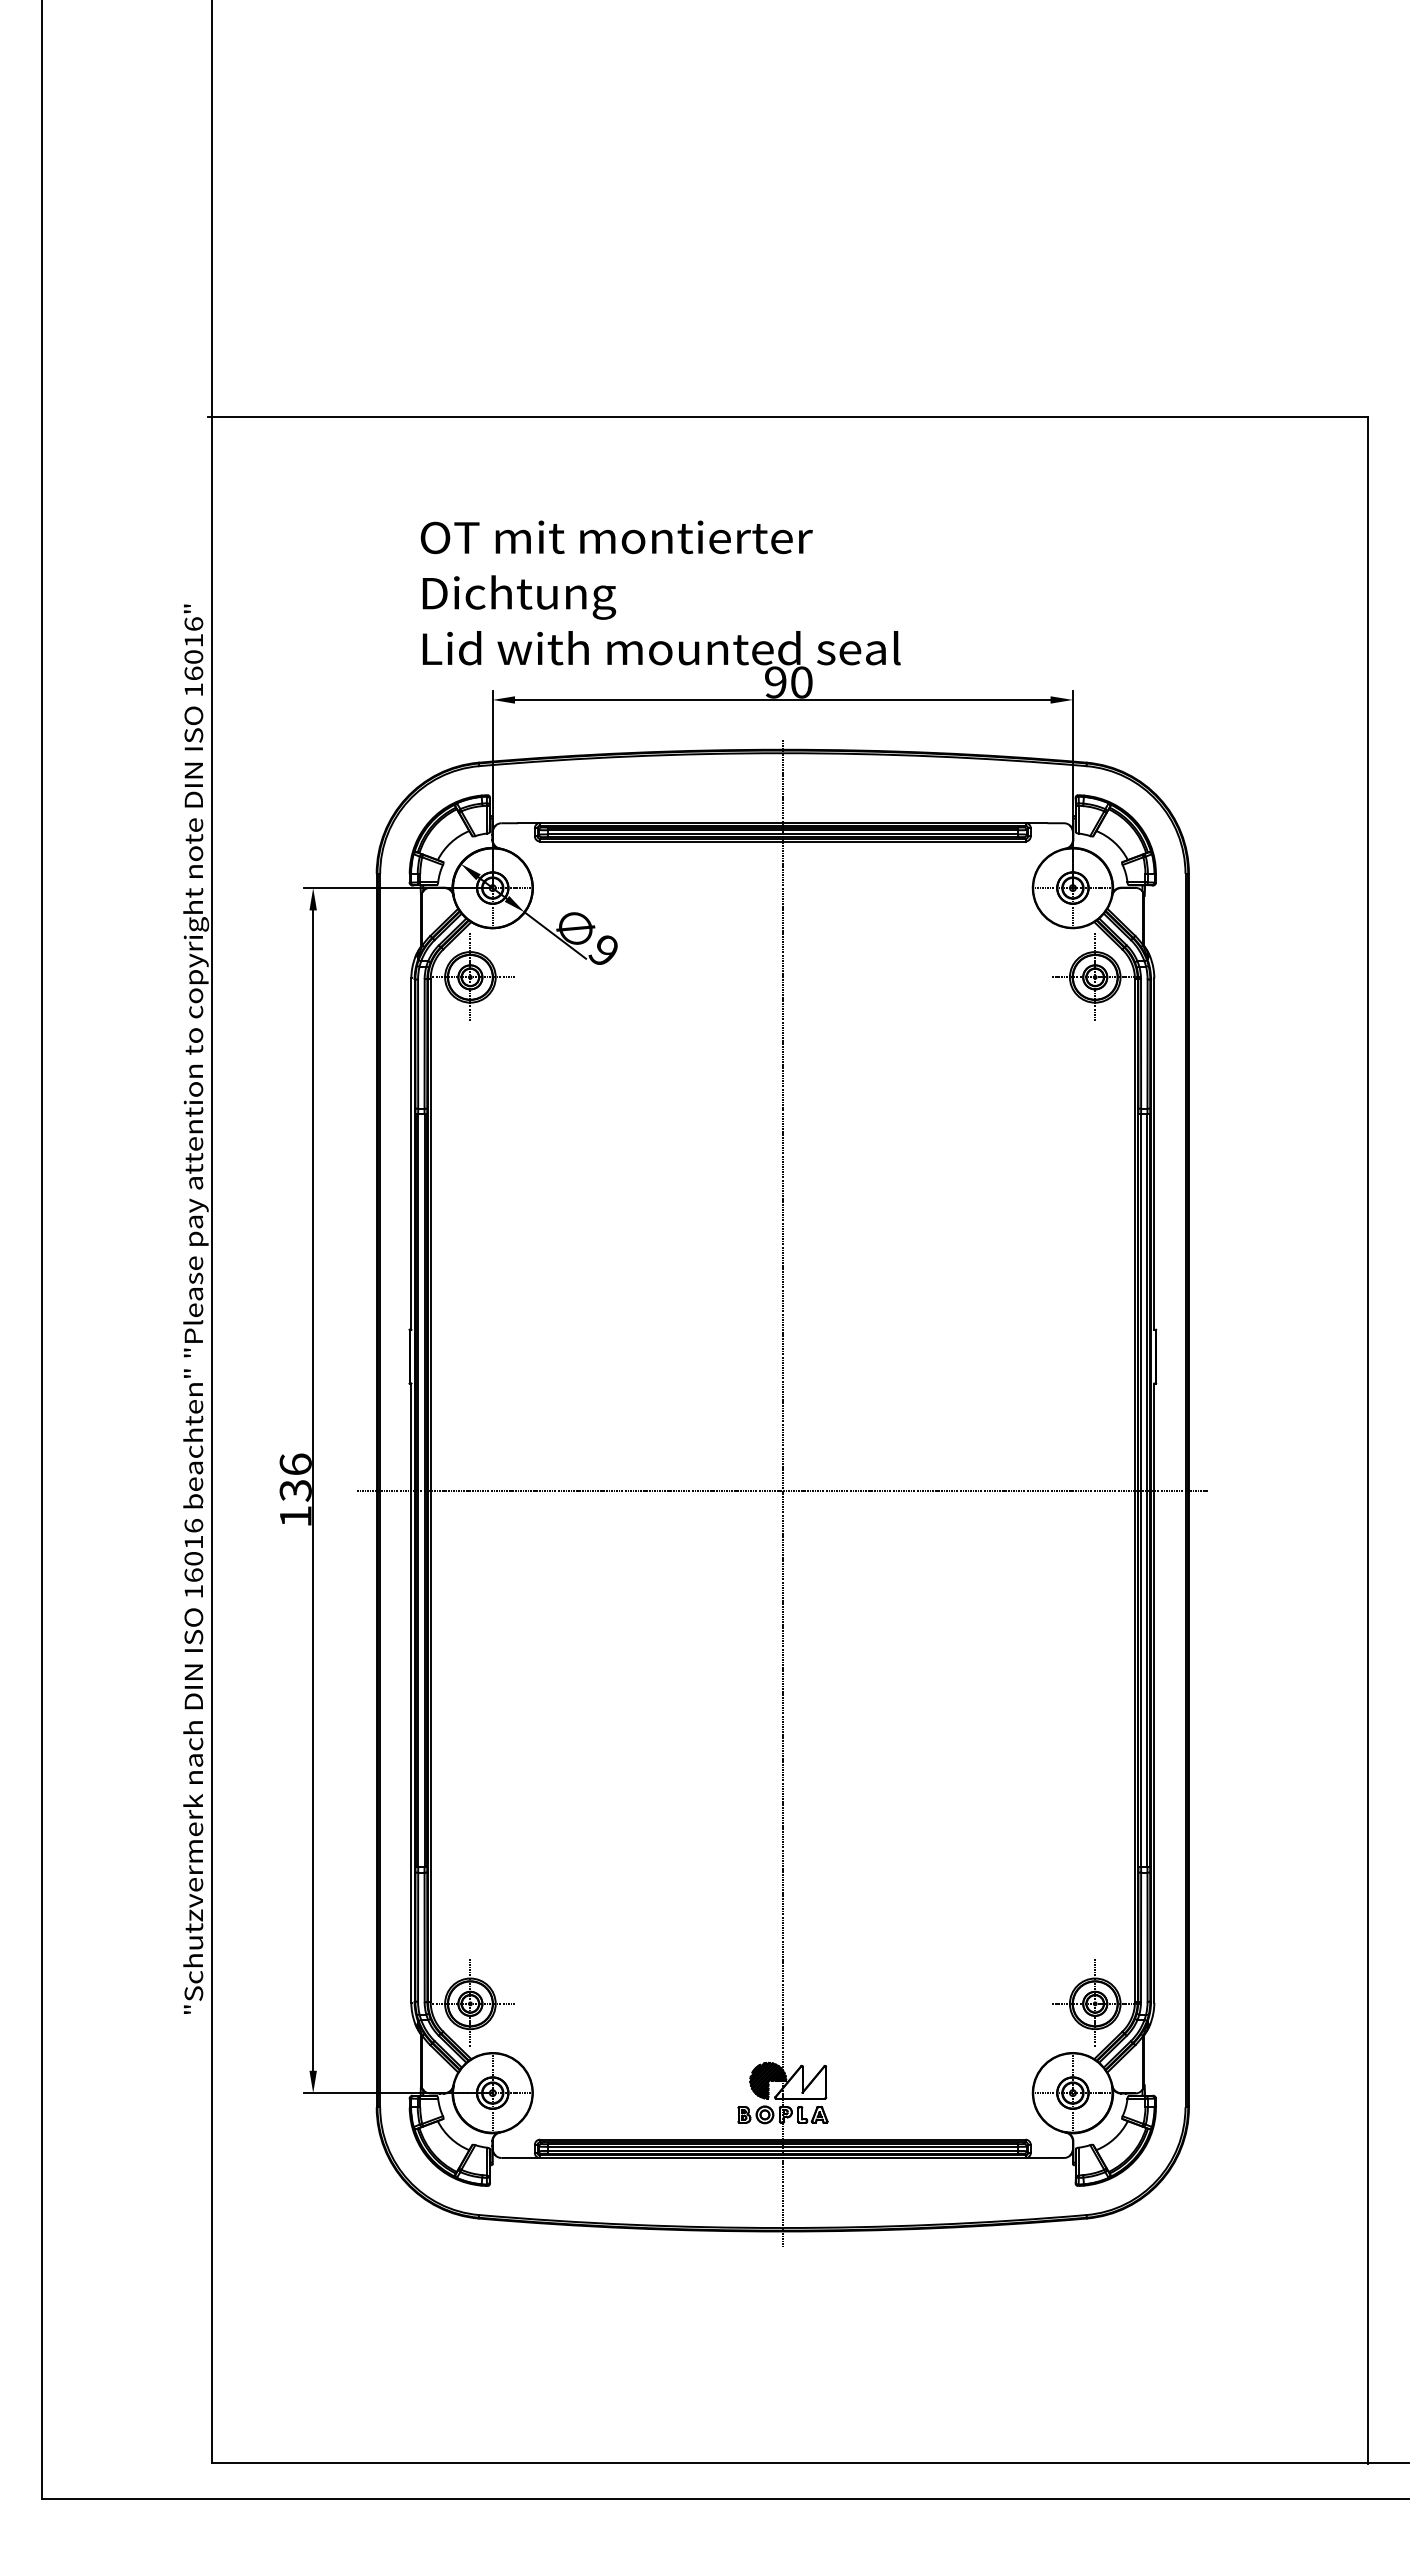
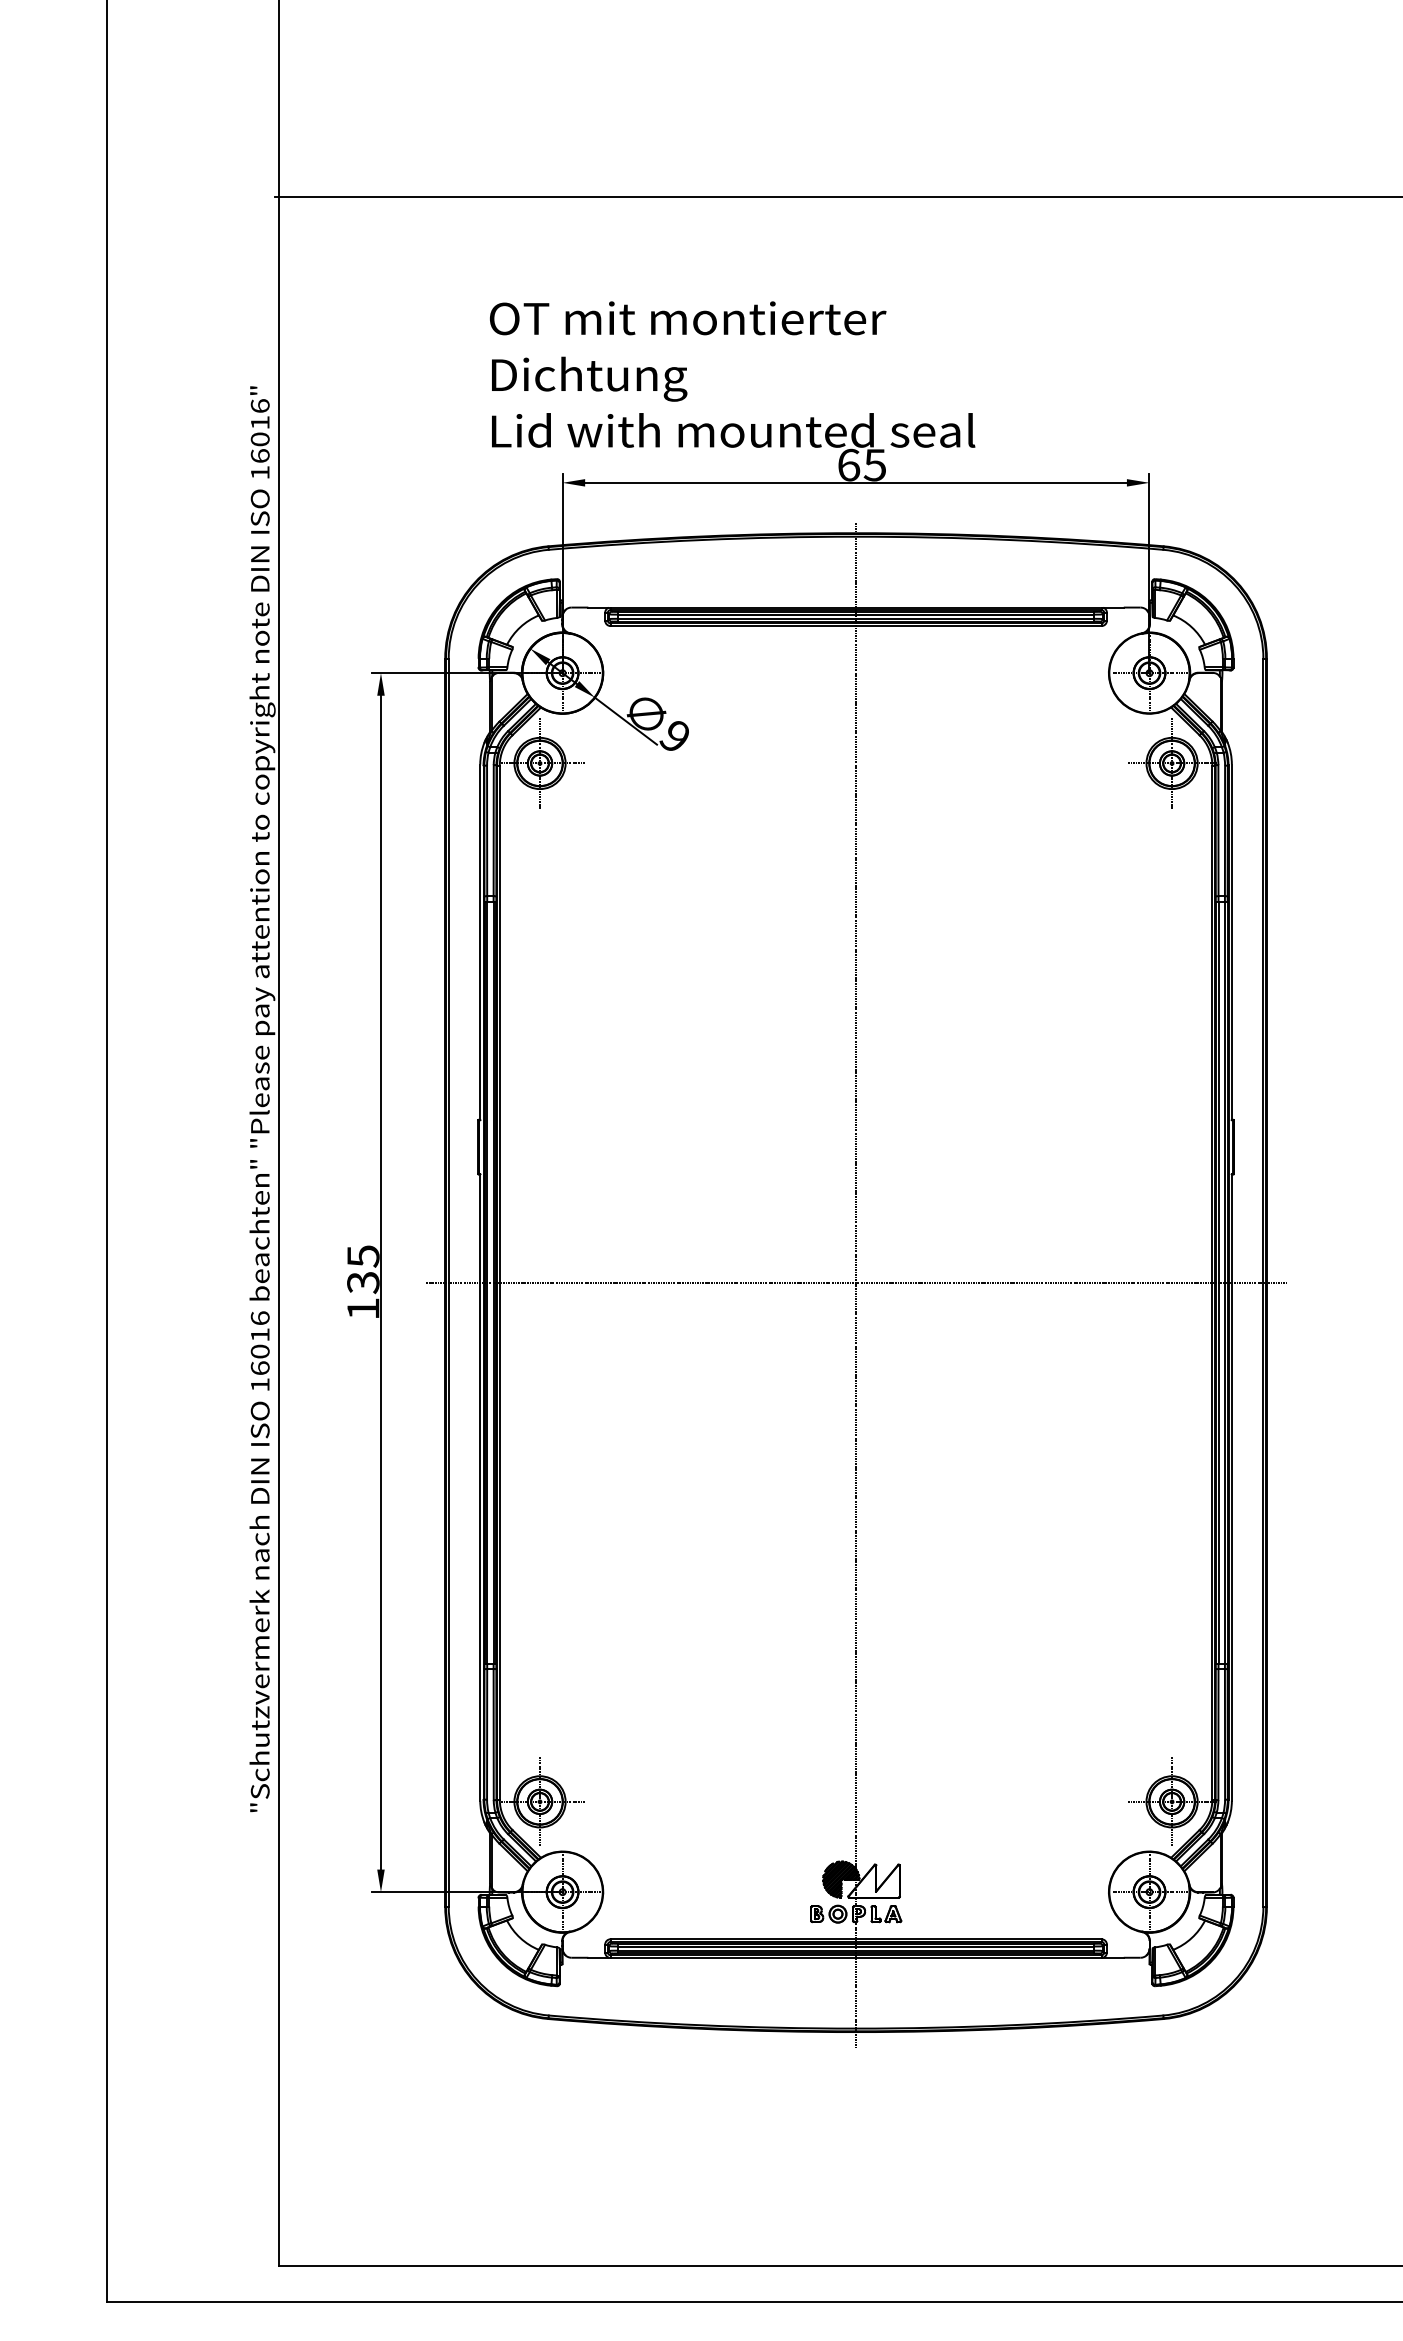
text: (788, 682) -> (861, 465), 90 -> 65
text: (295, 1464) -> (363, 1256), 136 -> 135

